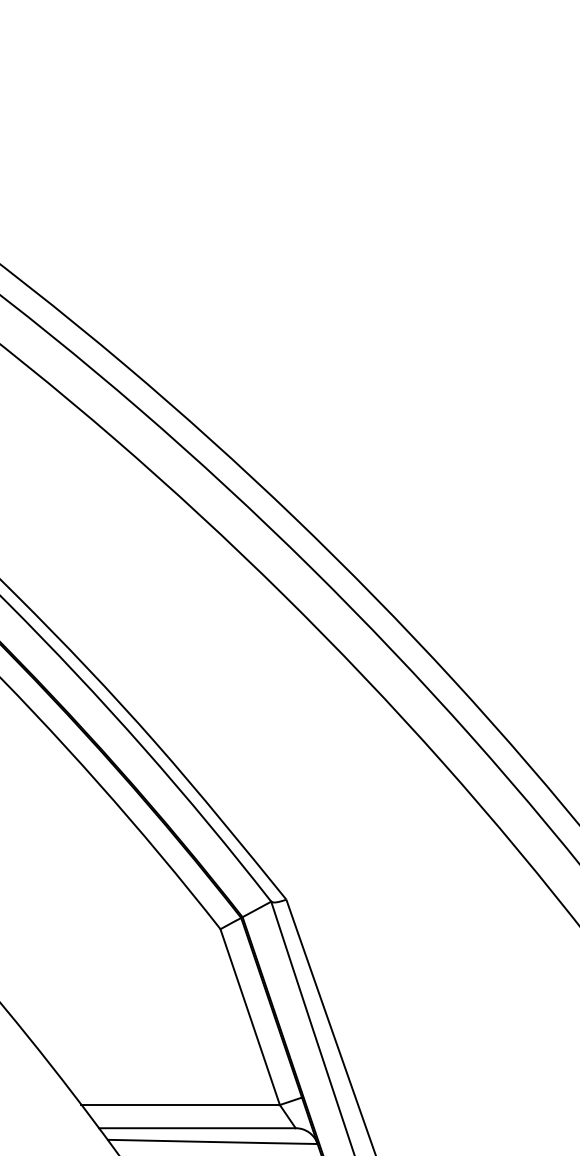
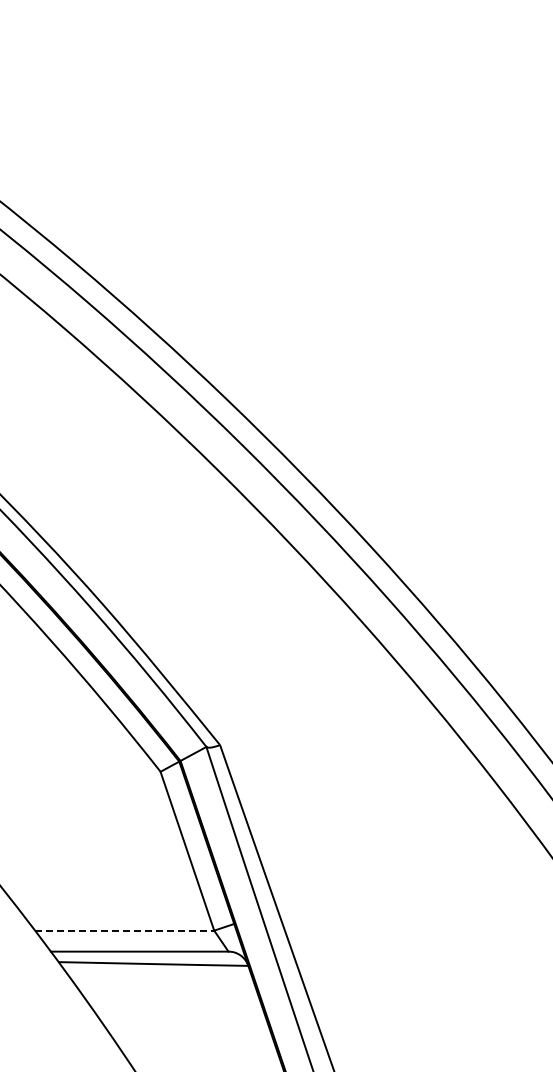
line: (180, 1104) -> (124, 930), solid -> dashed

